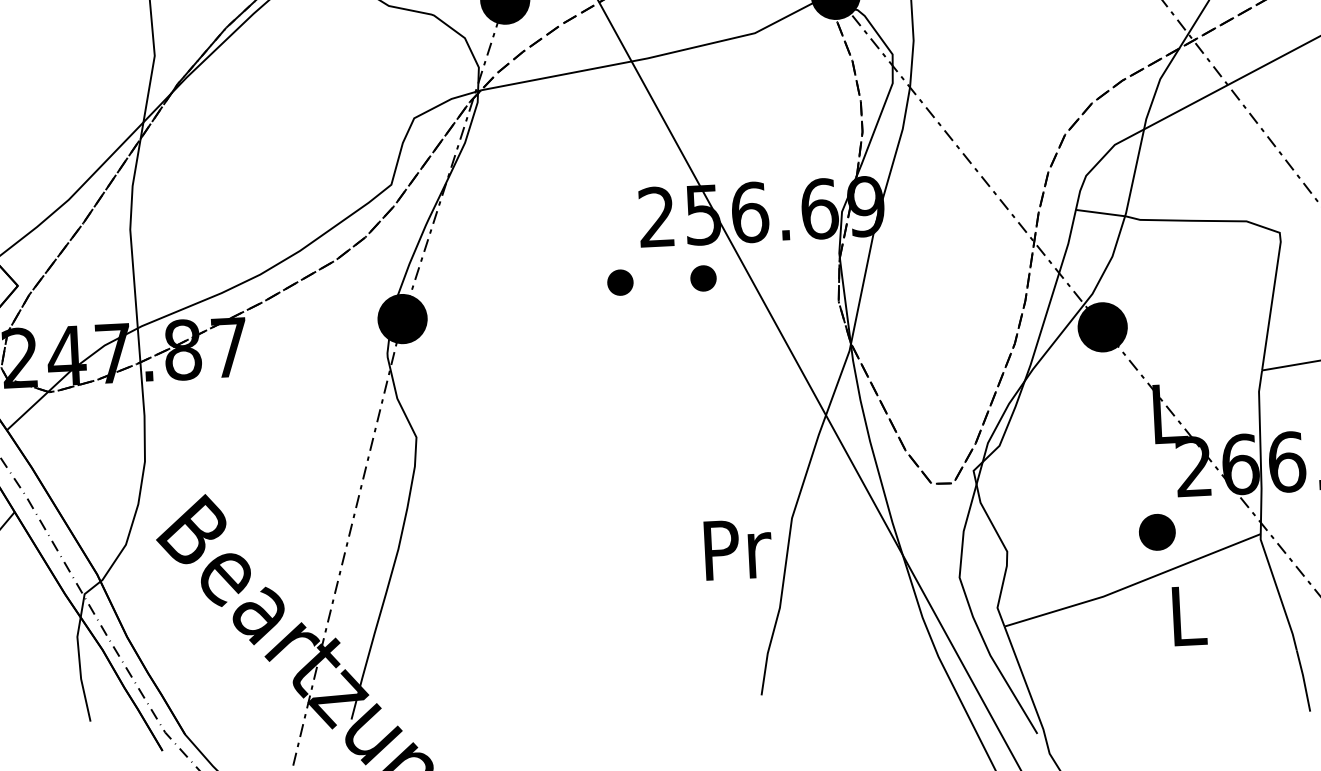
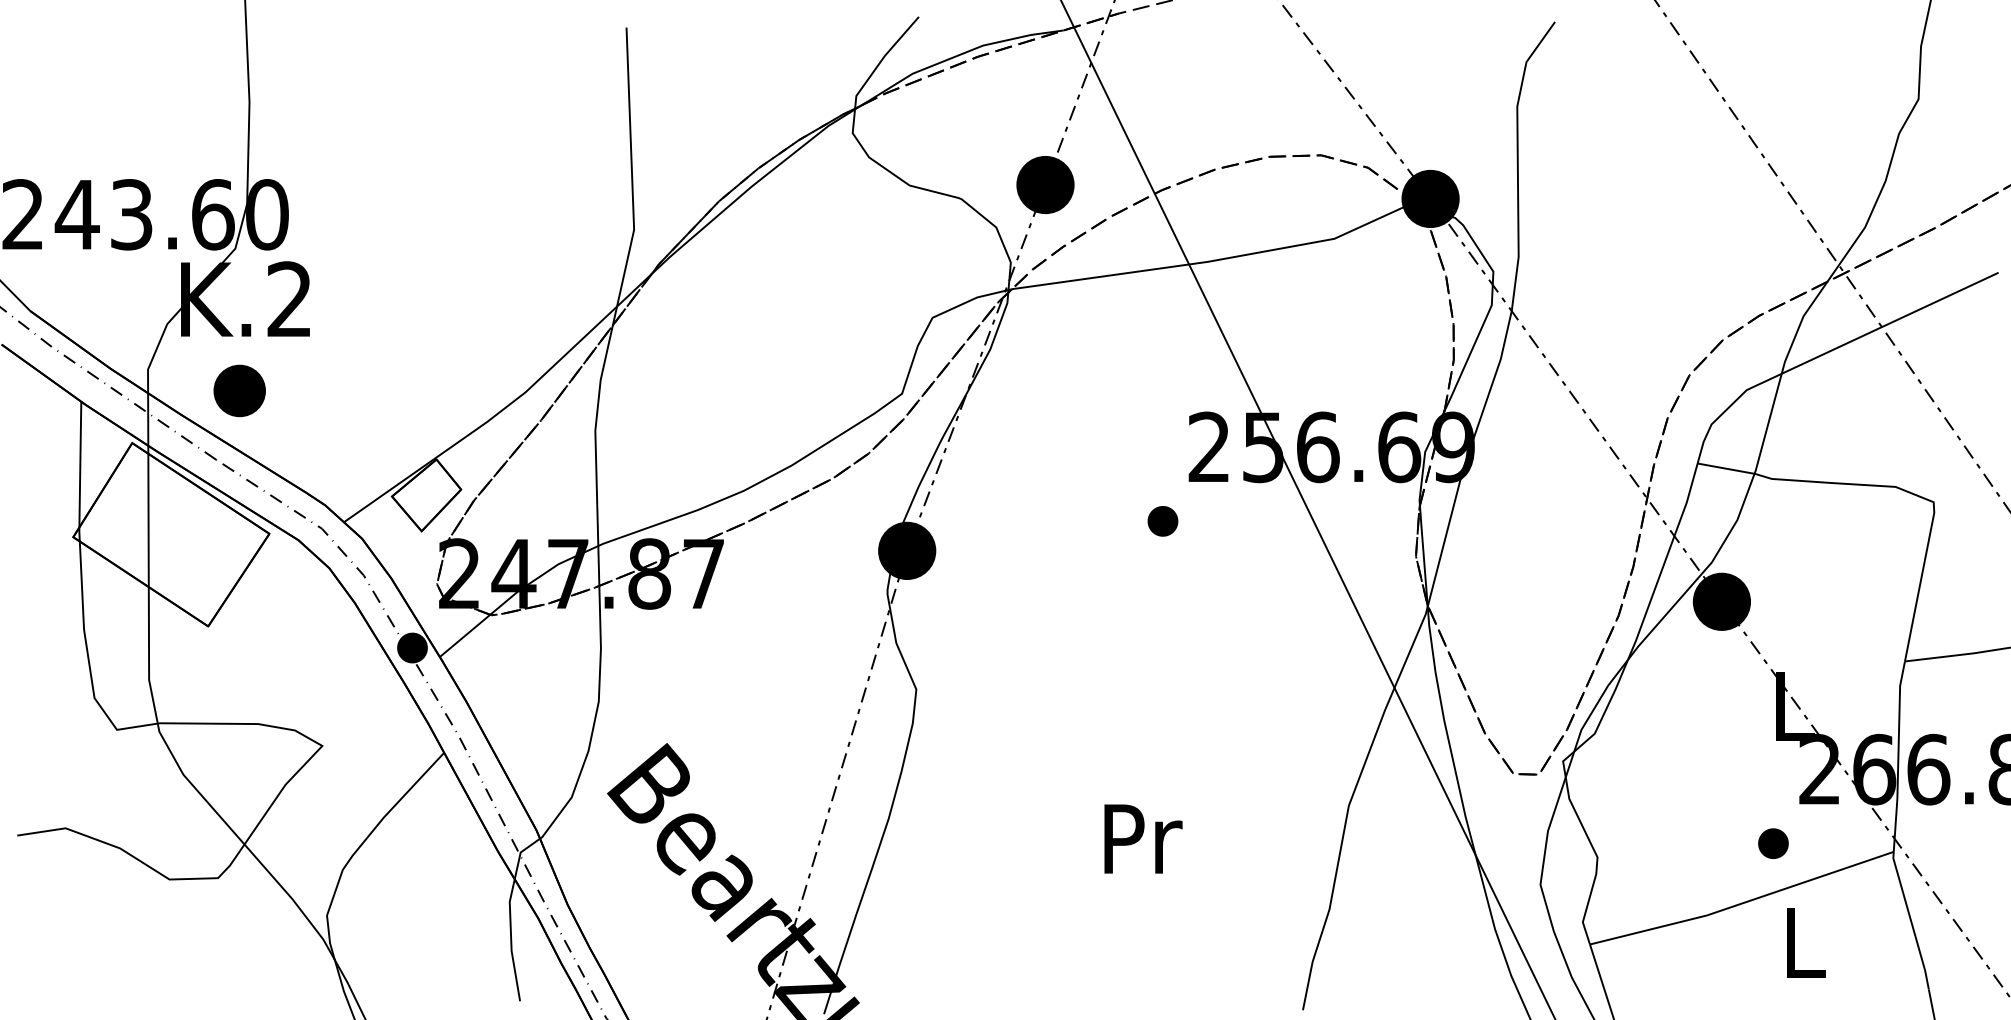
part: (703, 278) -> (1259, 521), removed
part: (1157, 532) -> (1773, 843), size x0.71
text: (738, 549) -> (1143, 838), moved

